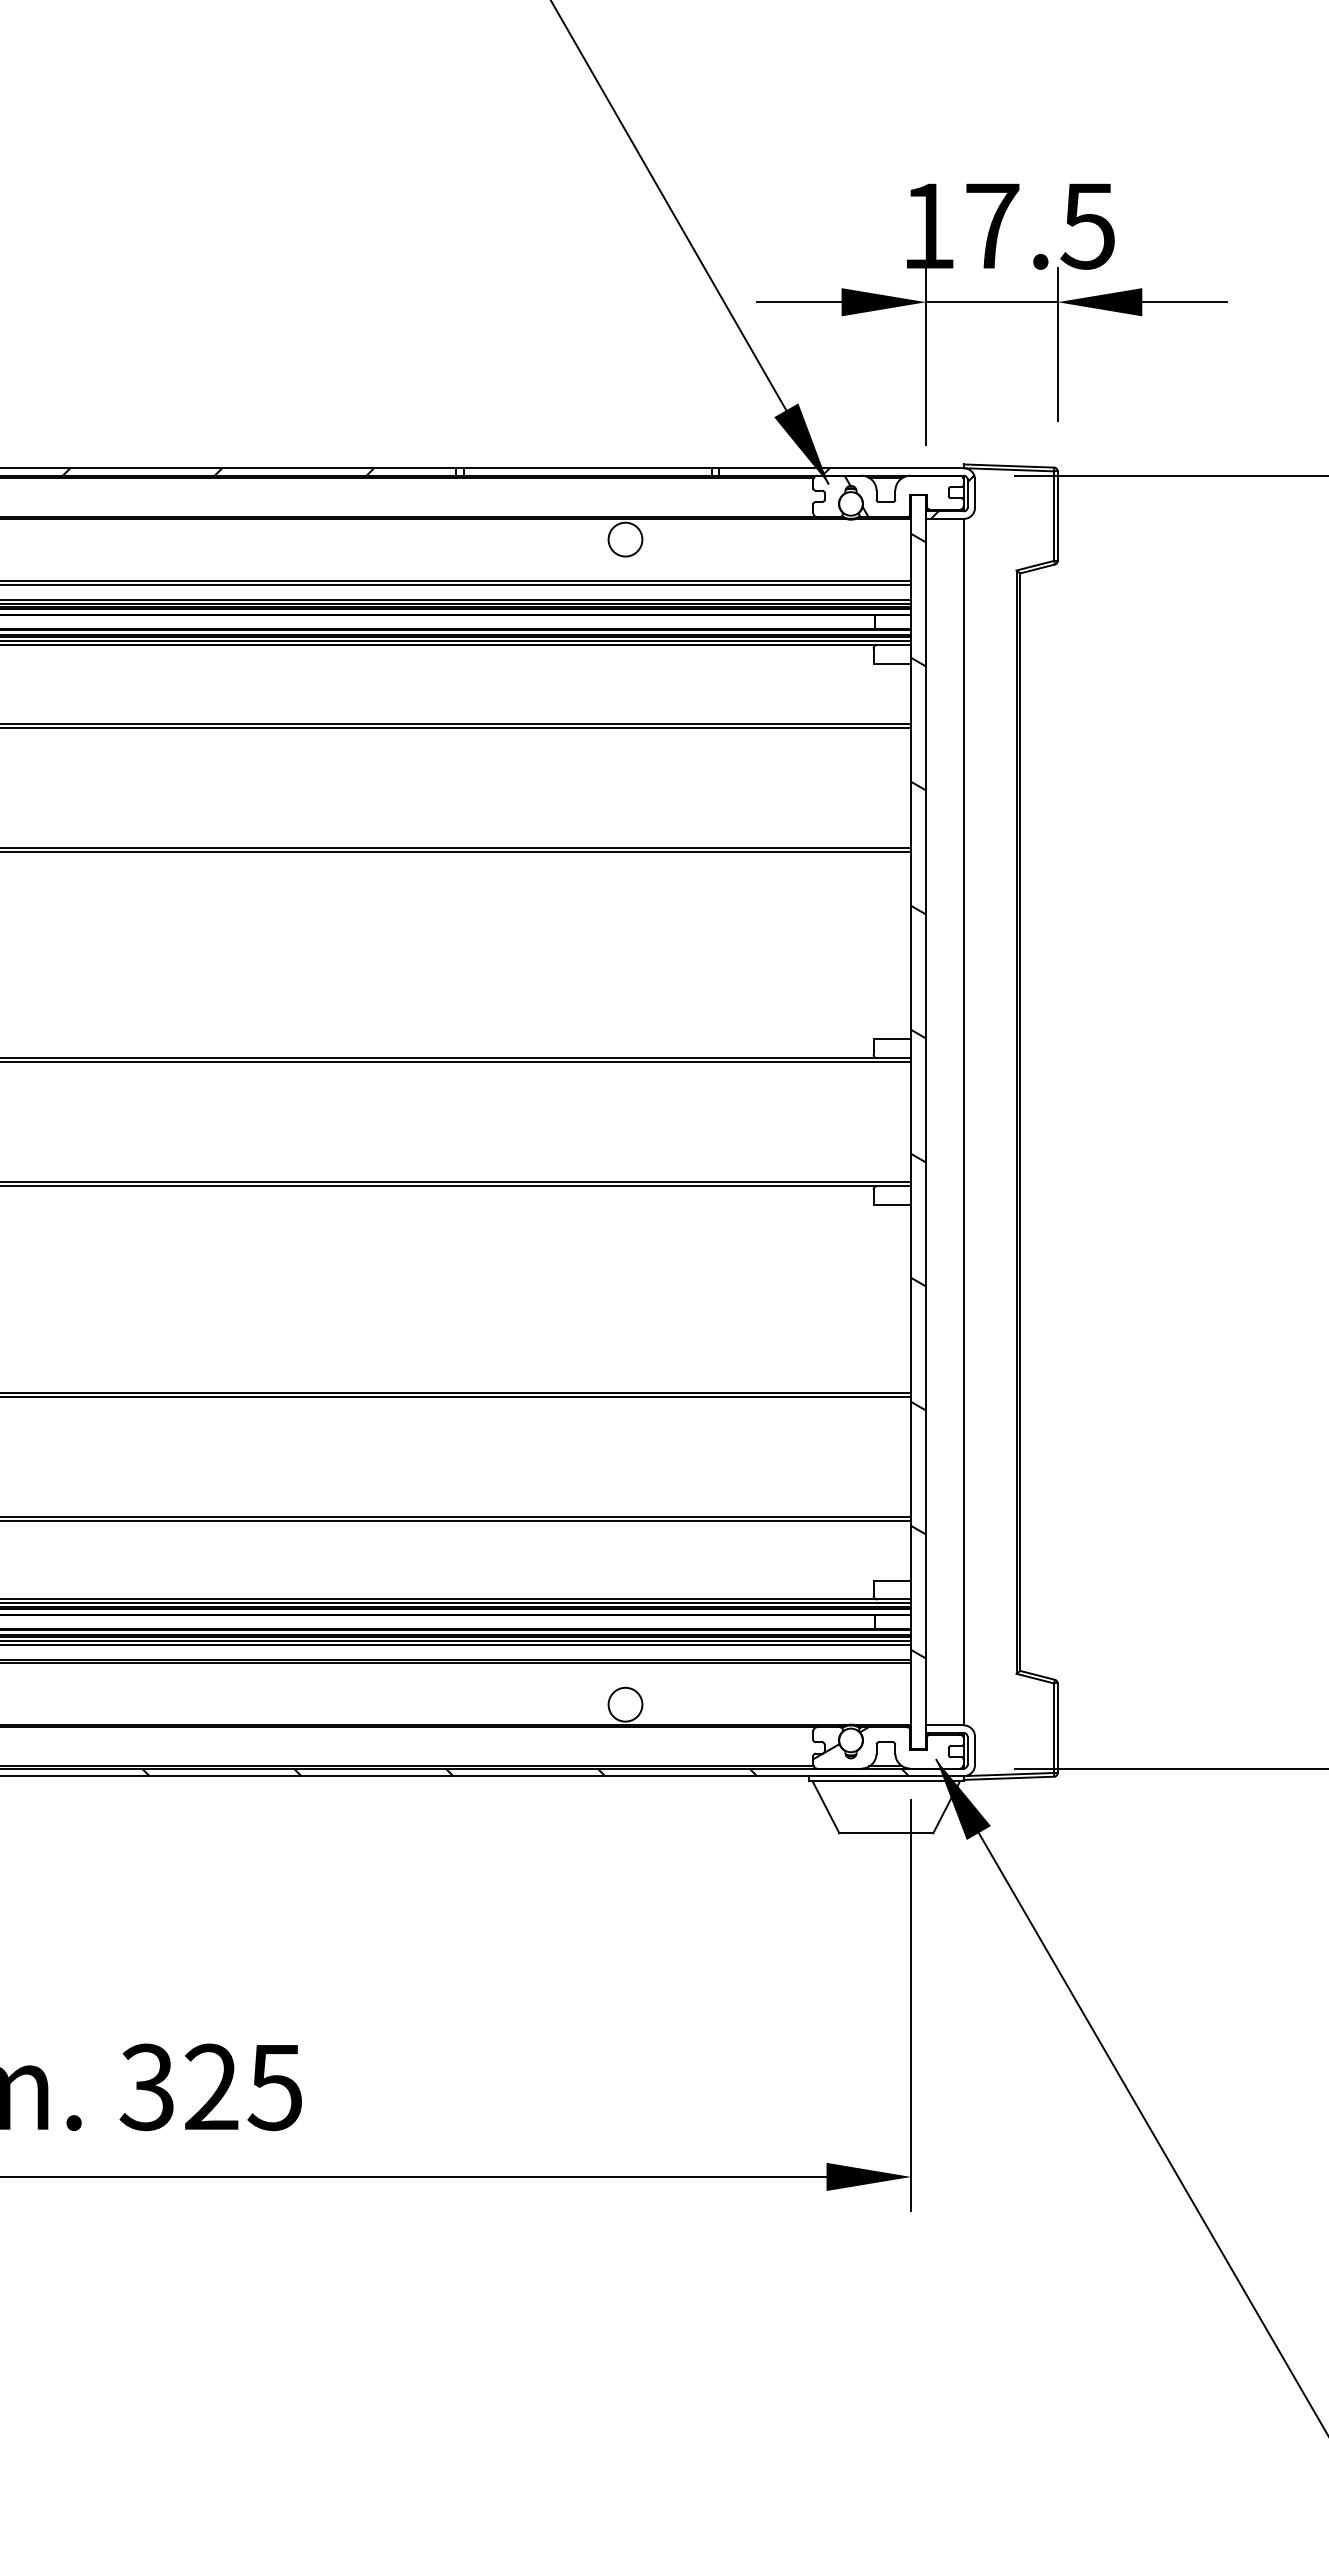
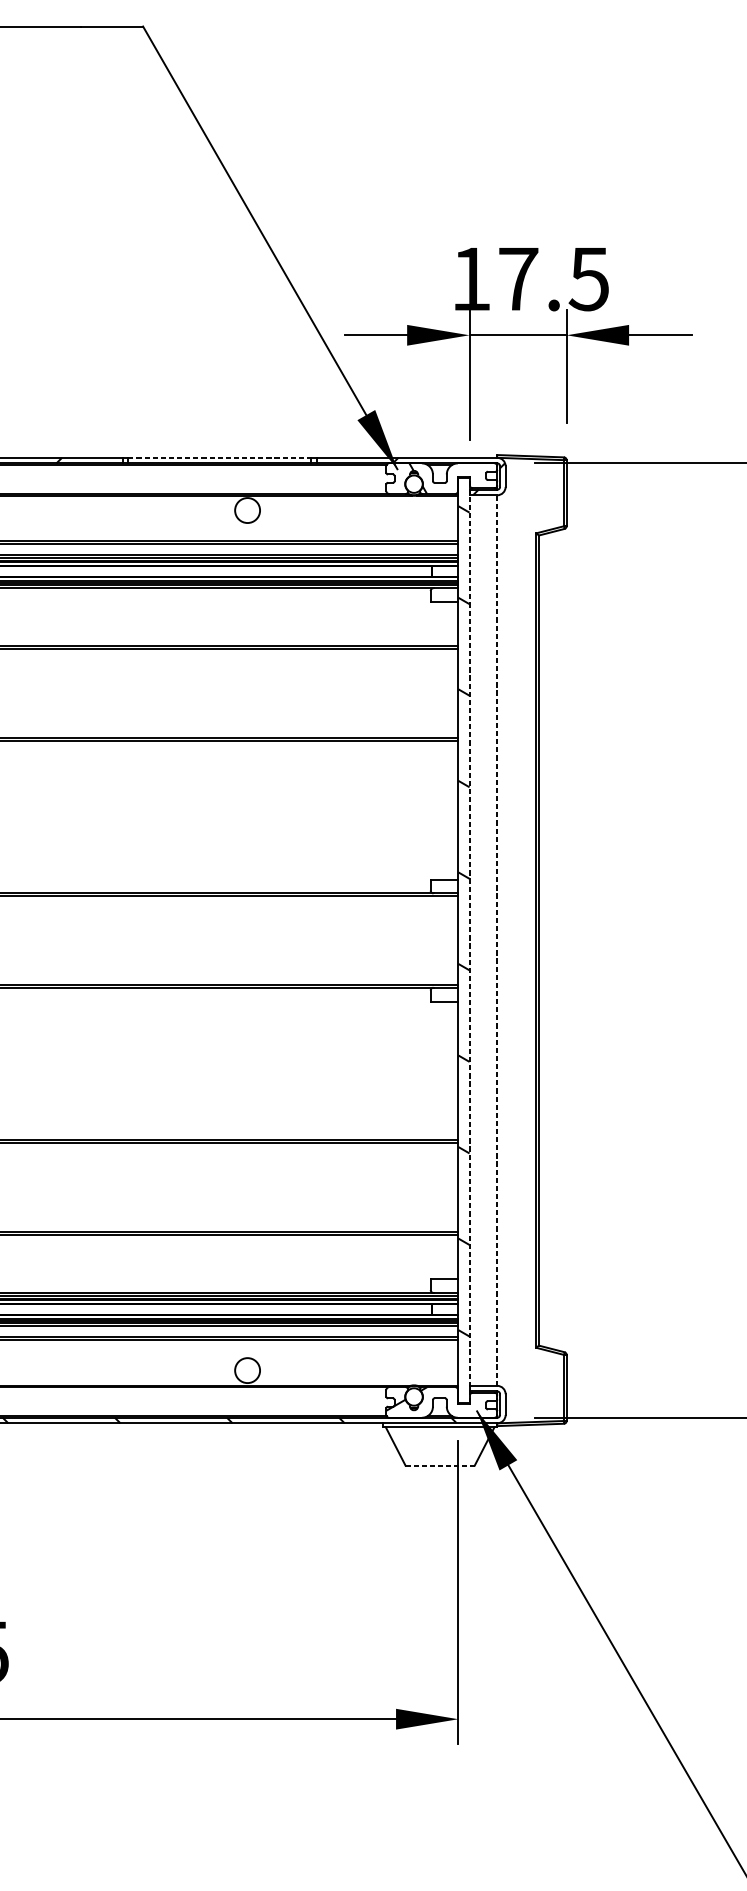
line: (588, 468) -> (220, 458), solid -> dashed
line: (963, 1121) -> (497, 940), solid -> dashed
line: (926, 1122) -> (469, 940), solid -> dashed
line: (886, 1833) -> (440, 1465), solid -> dashed

